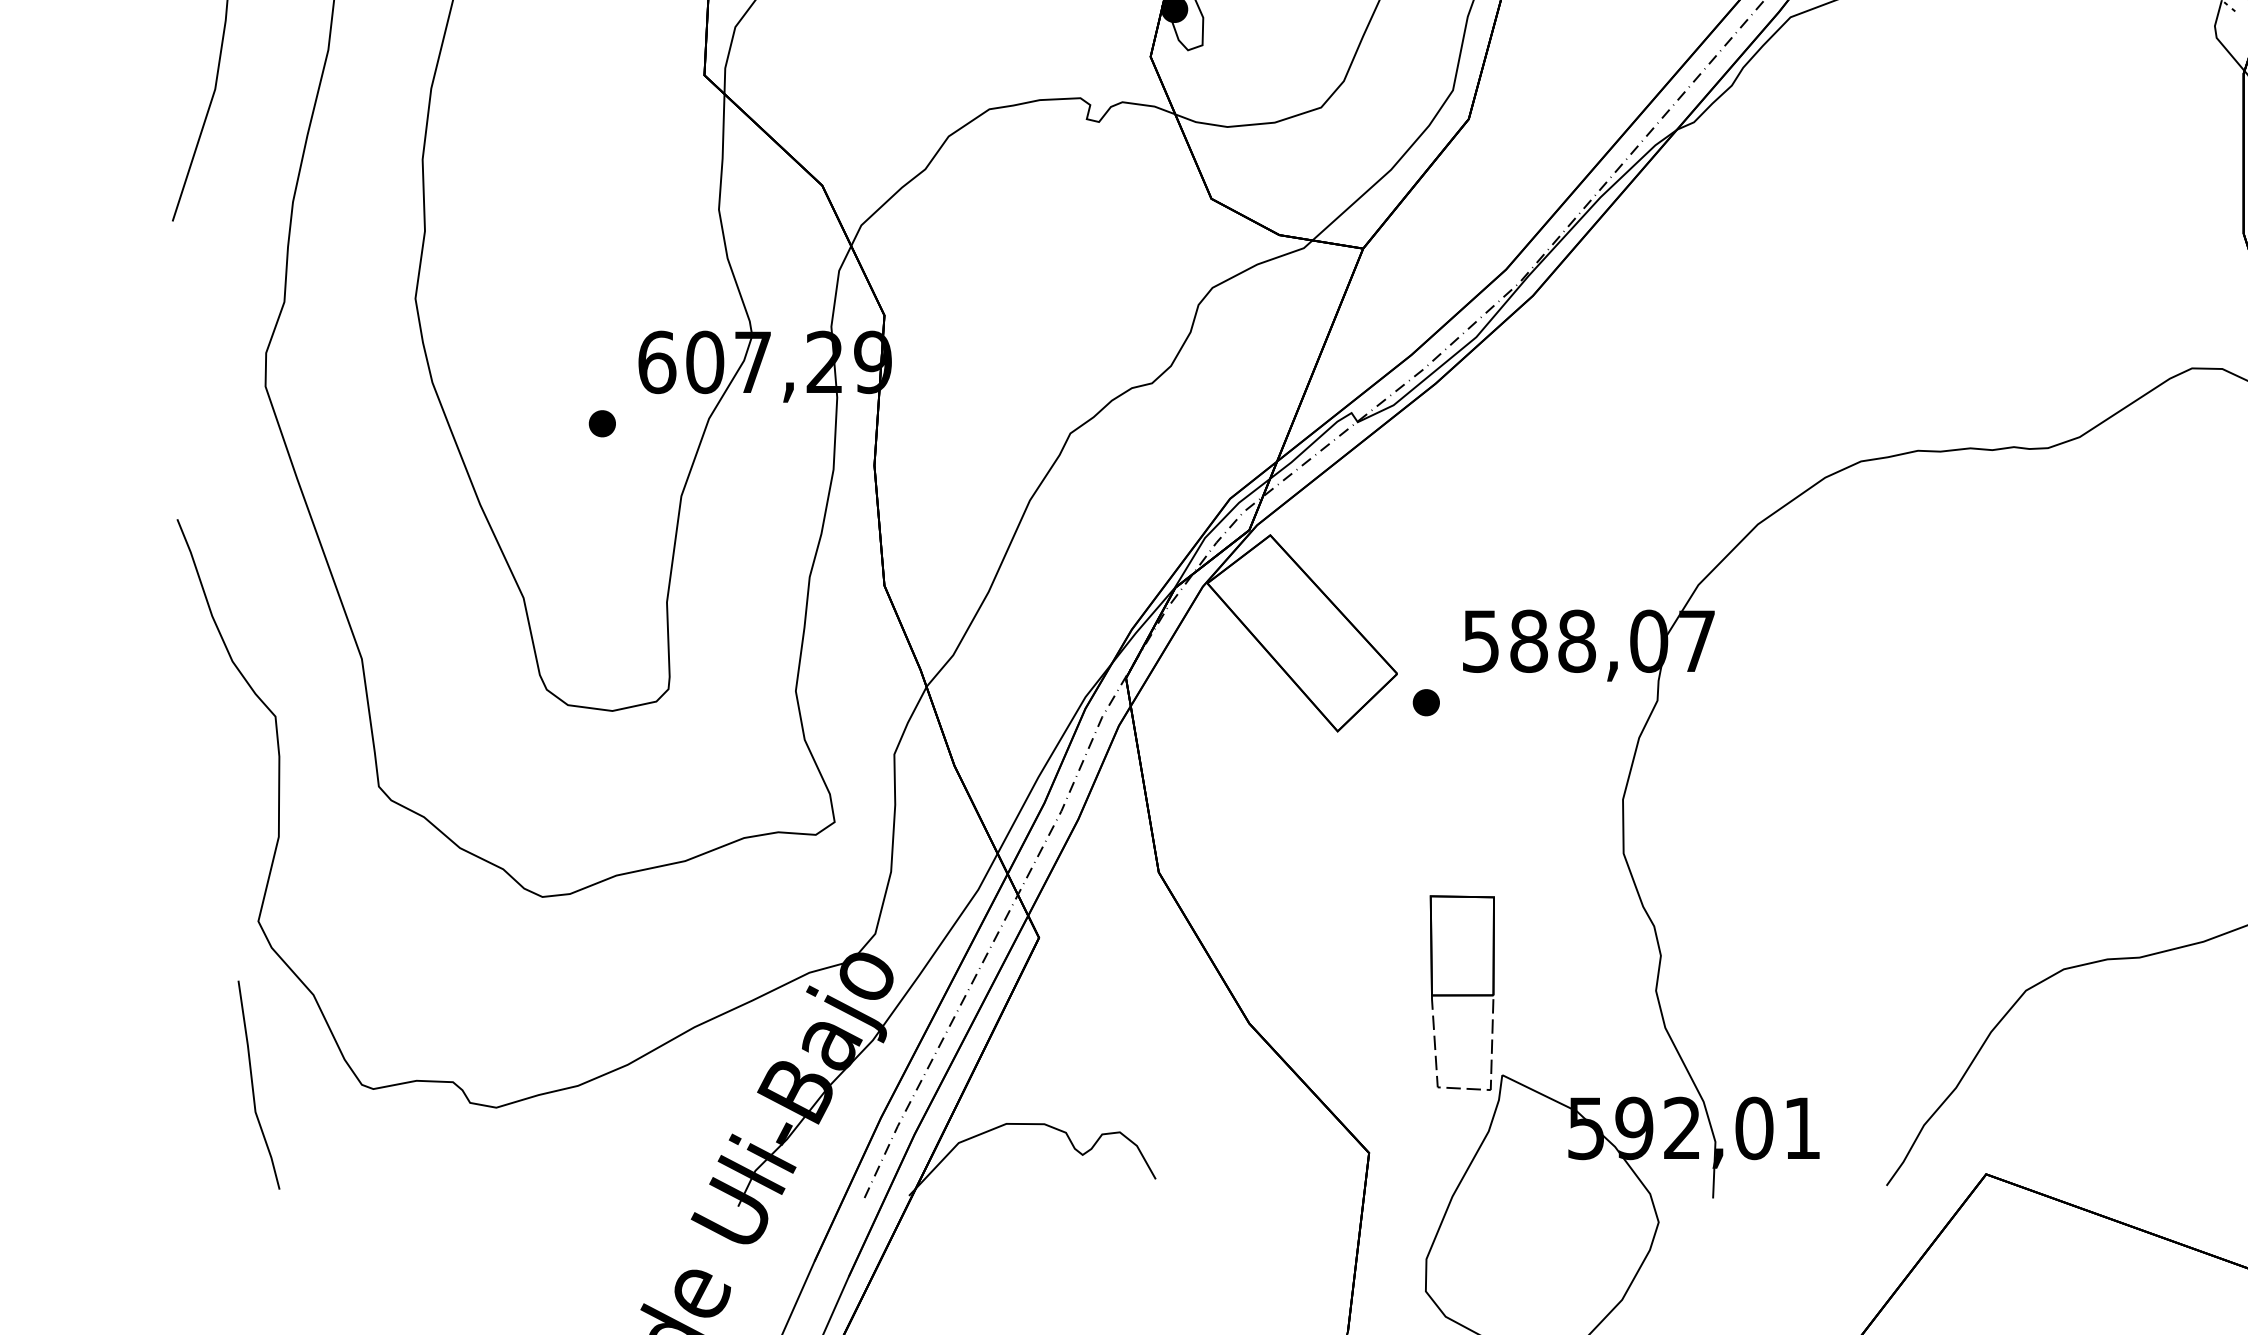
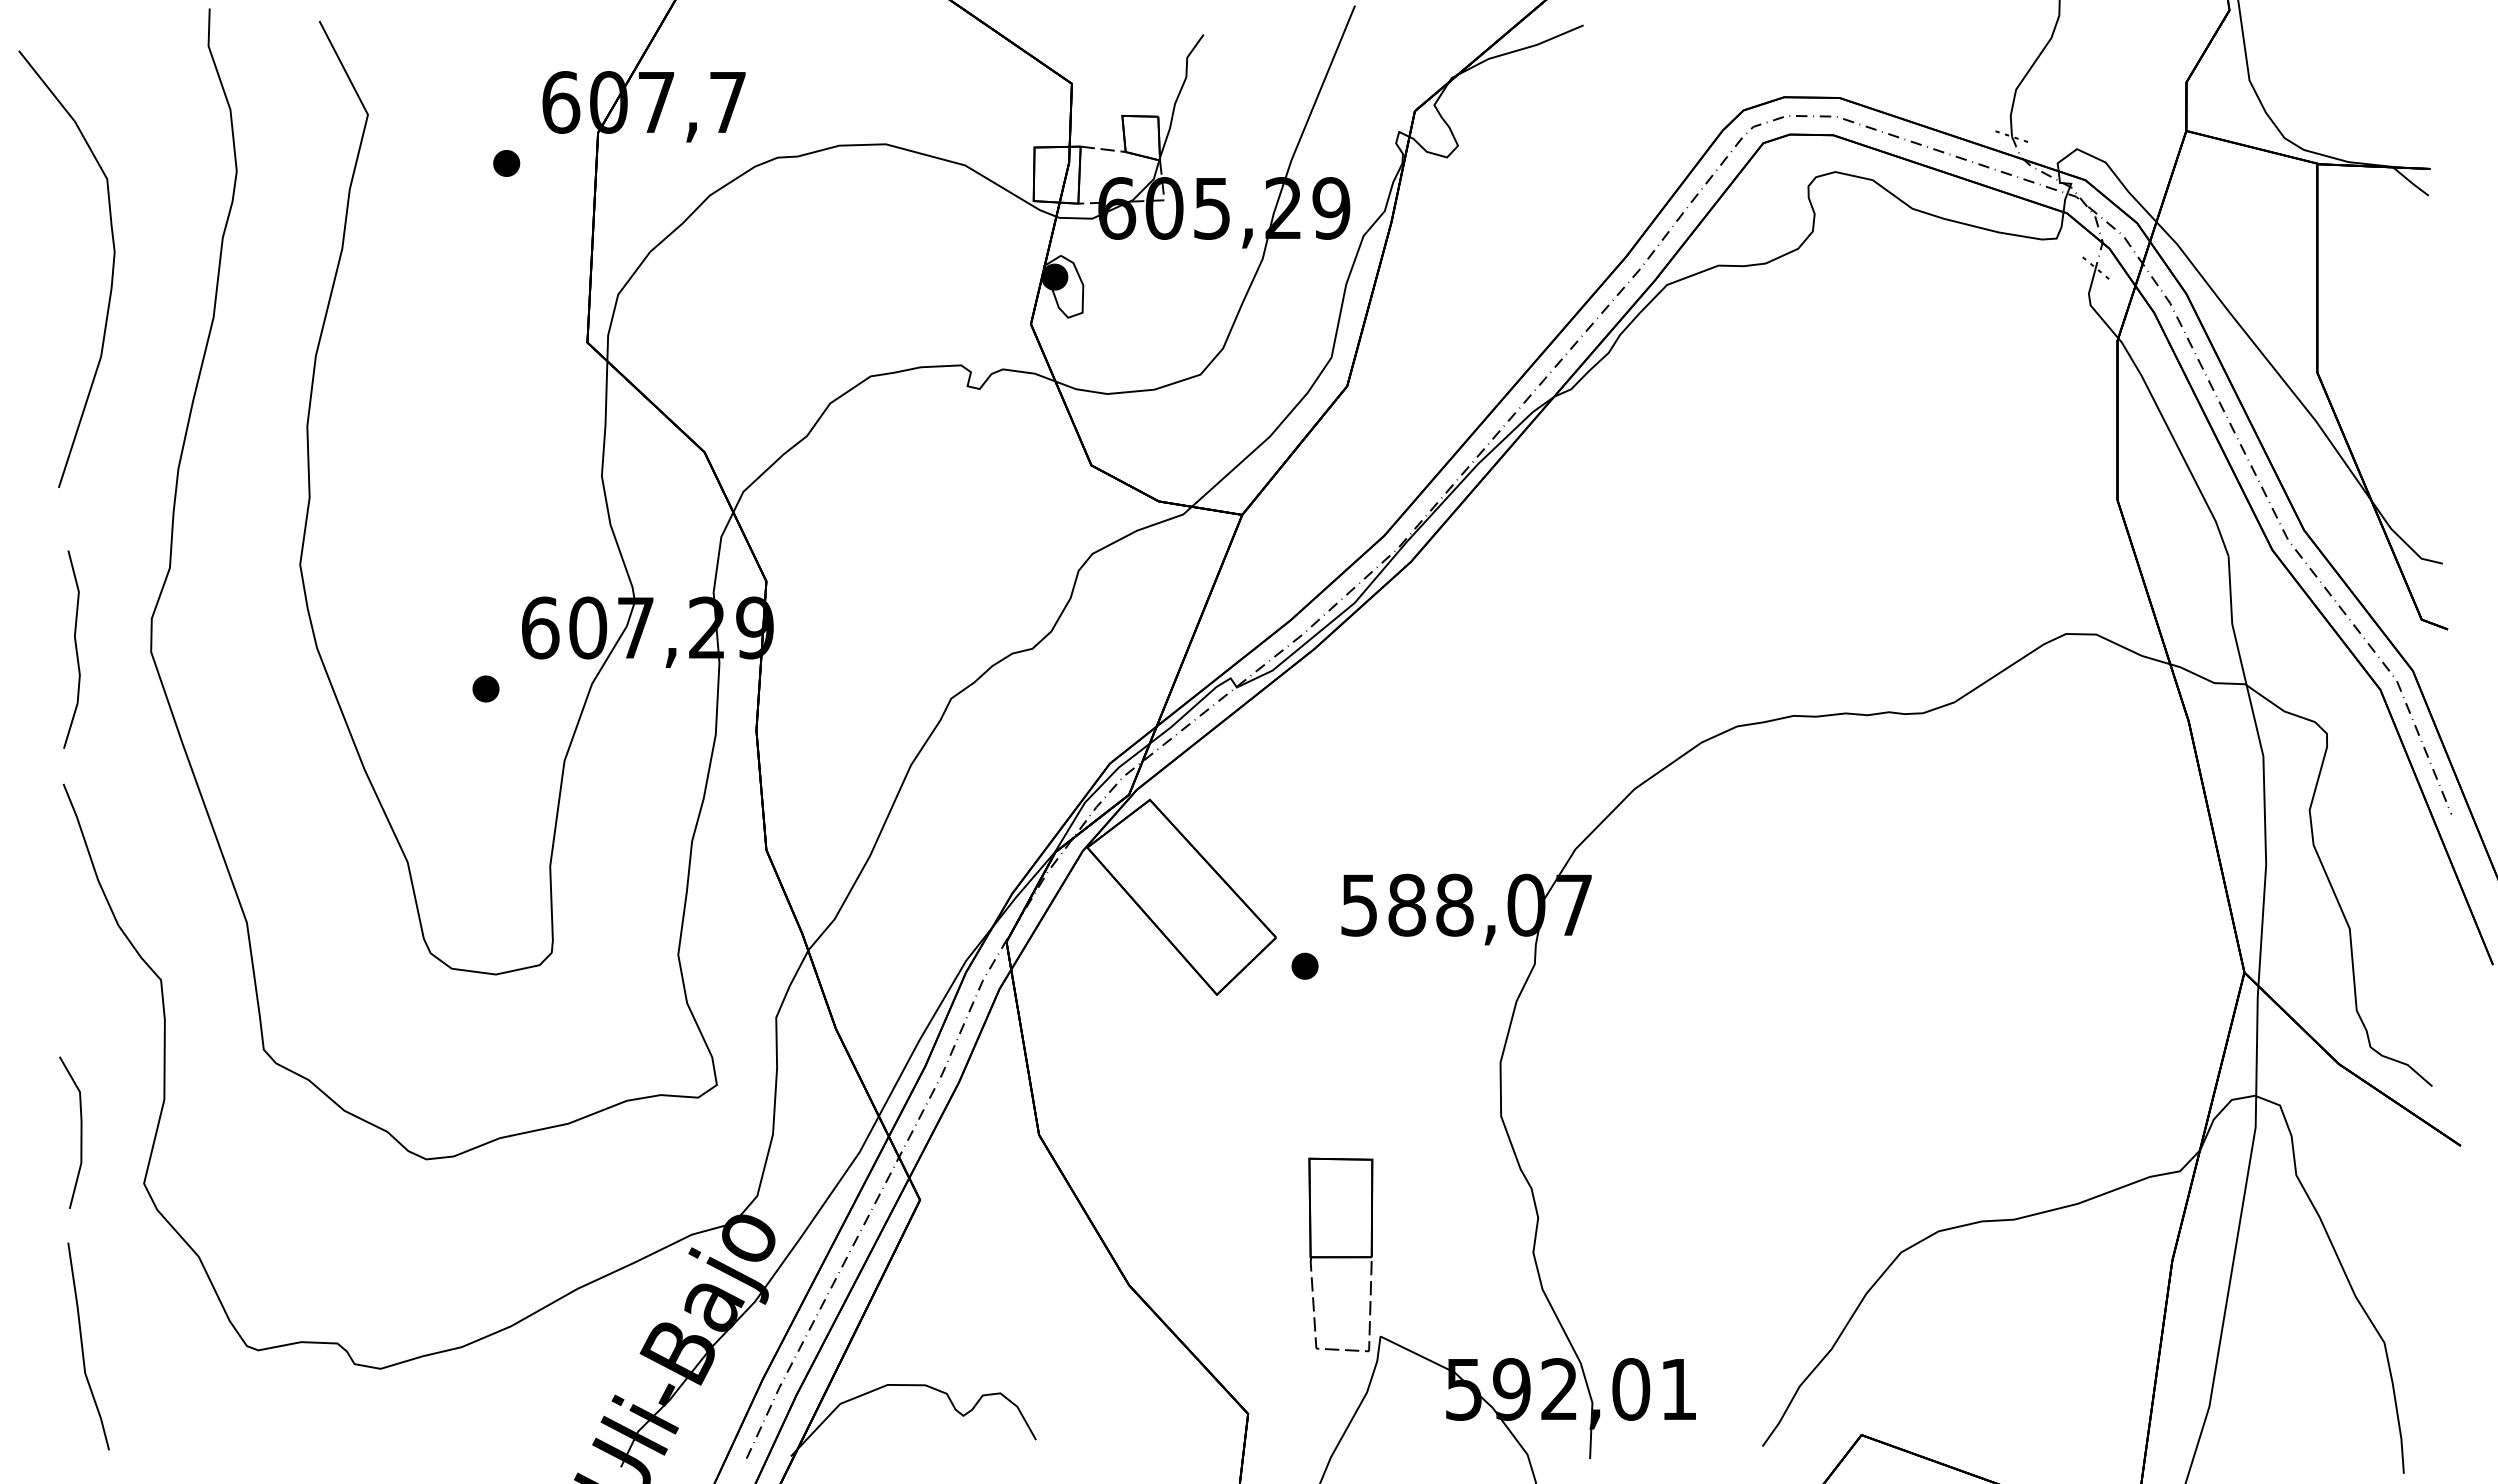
curve: (189, 384) -> (75, 649), added
line: (194, 869) -> (80, 1132), added
line: (253, 1086) -> (83, 1347), moved

